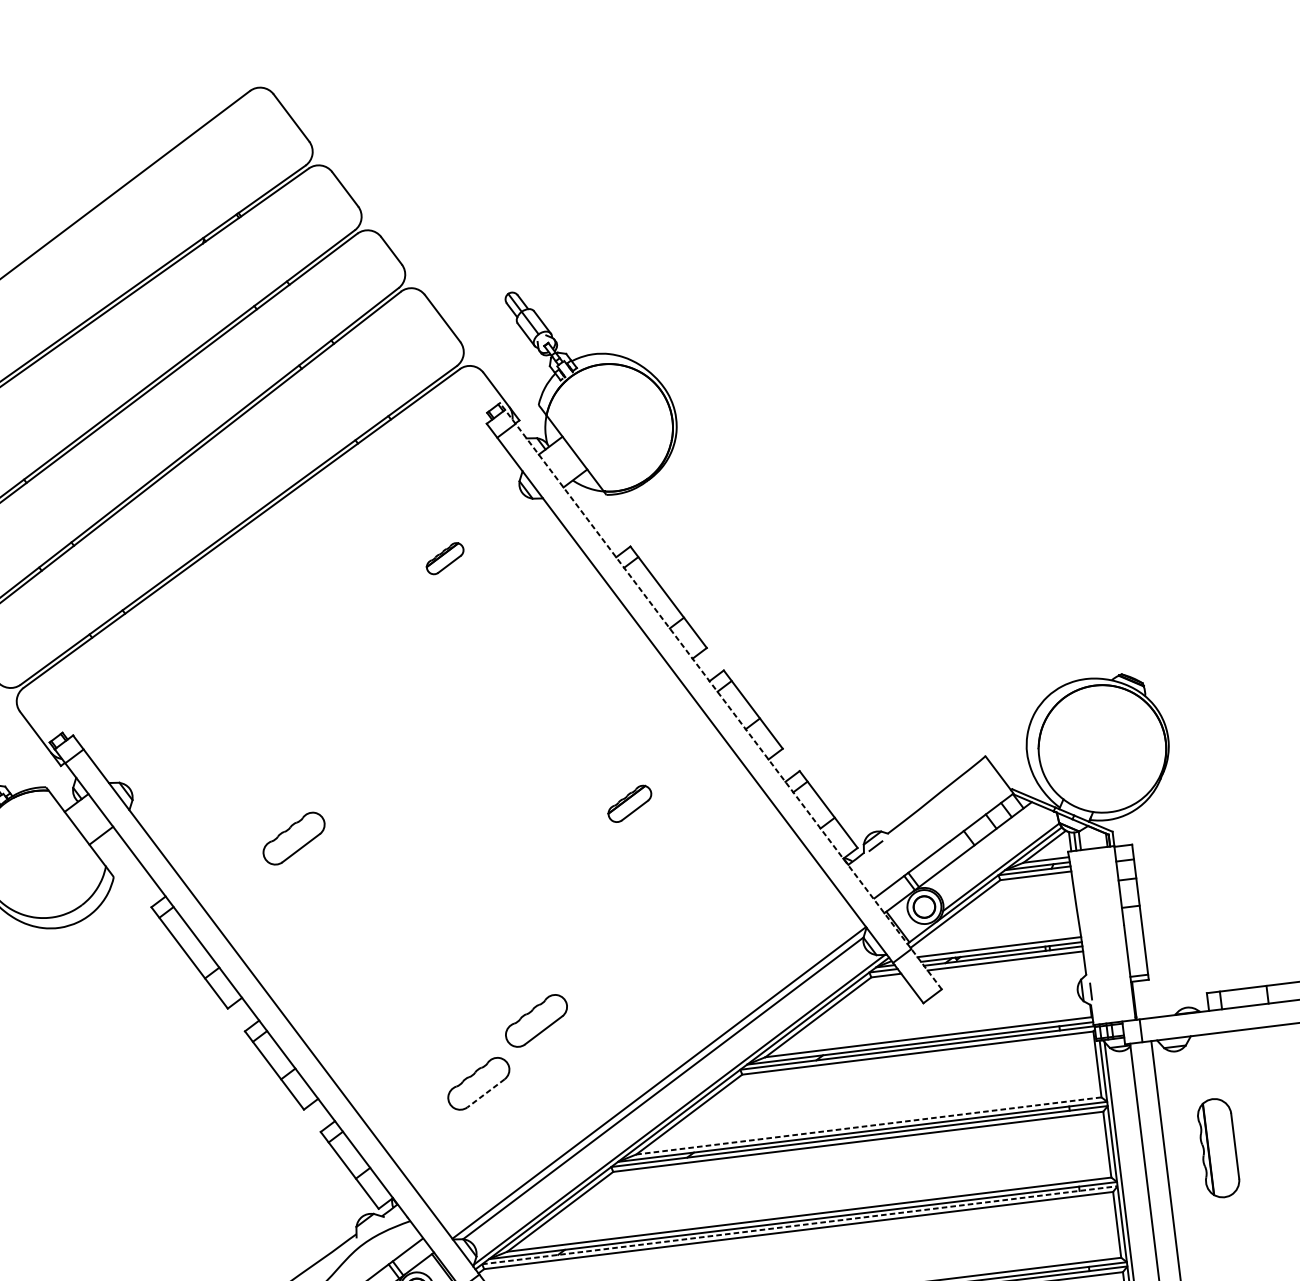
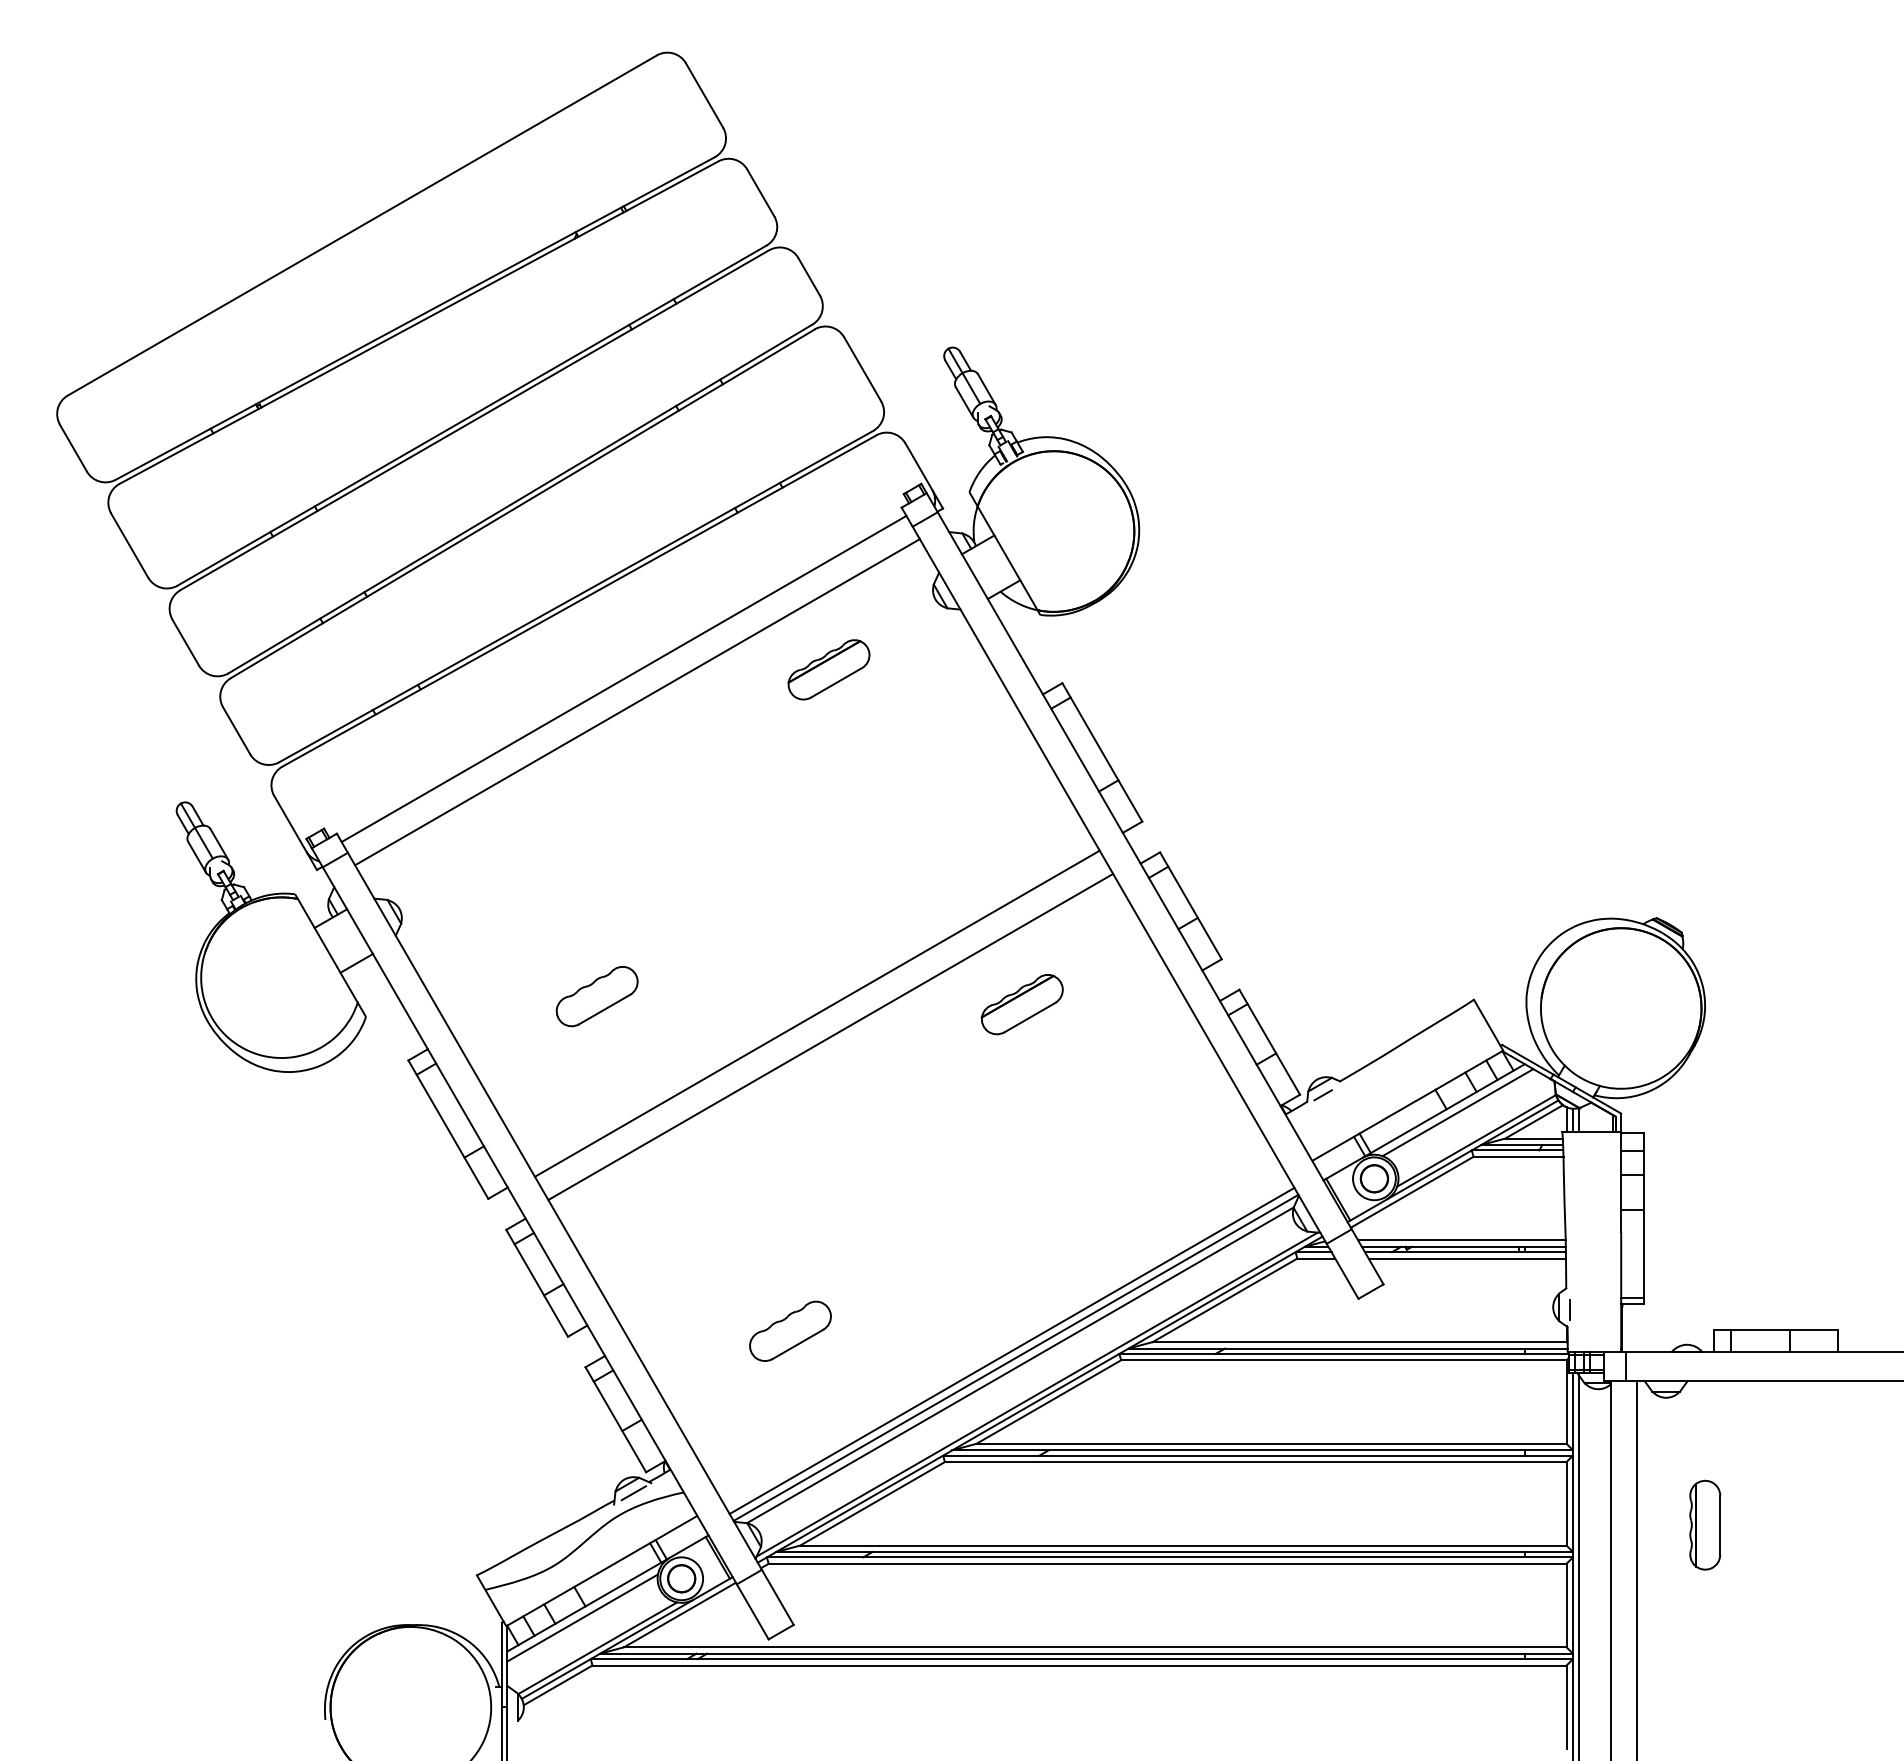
part: (444, 558) -> (828, 669), size x1.67
line: (284, 585) -> (623, 678), added
line: (297, 602) -> (637, 702), added
line: (720, 695) -> (1152, 883), dashed -> solid
part: (629, 803) -> (1021, 1004), size x1.43
line: (468, 830) -> (816, 1013), added
line: (983, 846) -> (1457, 1112), added
line: (481, 847) -> (830, 1036), added
part: (535, 1020) -> (871, 1261), removed
line: (654, 1077) -> (1011, 1350), added
line: (485, 1093) -> (797, 1344), dashed -> solid
line: (868, 1125) -> (1271, 1443), dashed -> solid
part: (1218, 1147) -> (1705, 1524), size x0.71
line: (800, 1225) -> (1170, 1557), dashed -> solid
line: (370, 1226) -> (633, 1493), added

